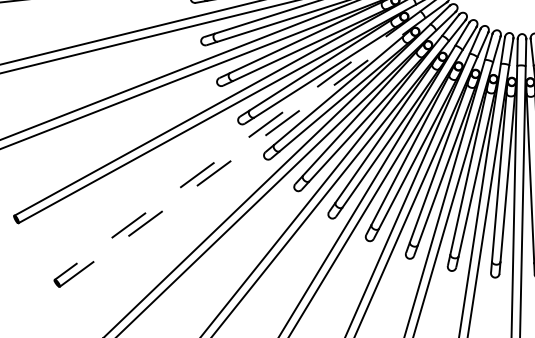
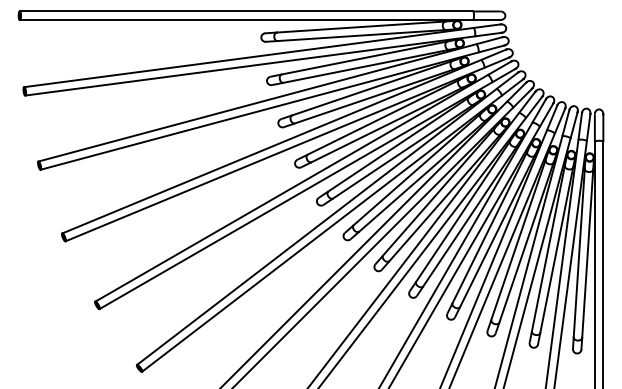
line: (237, 145) -> (291, 188), dashed -> solid
line: (242, 152) -> (295, 195), dashed -> solid

